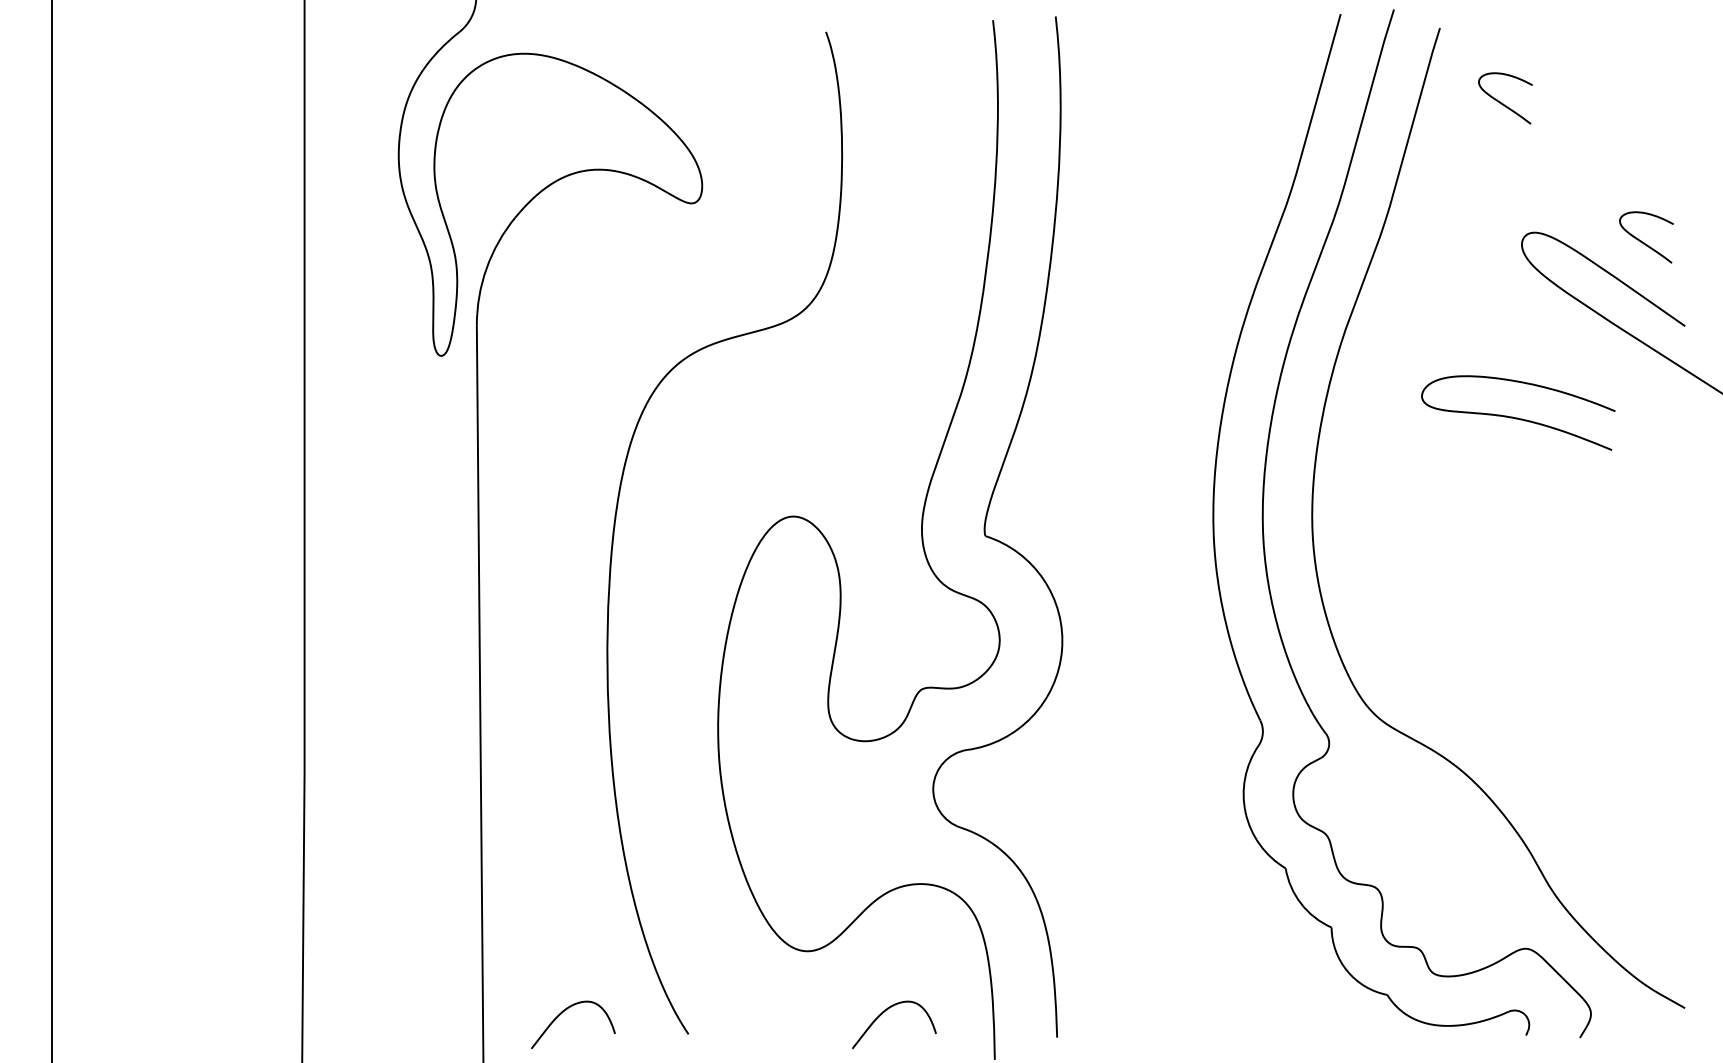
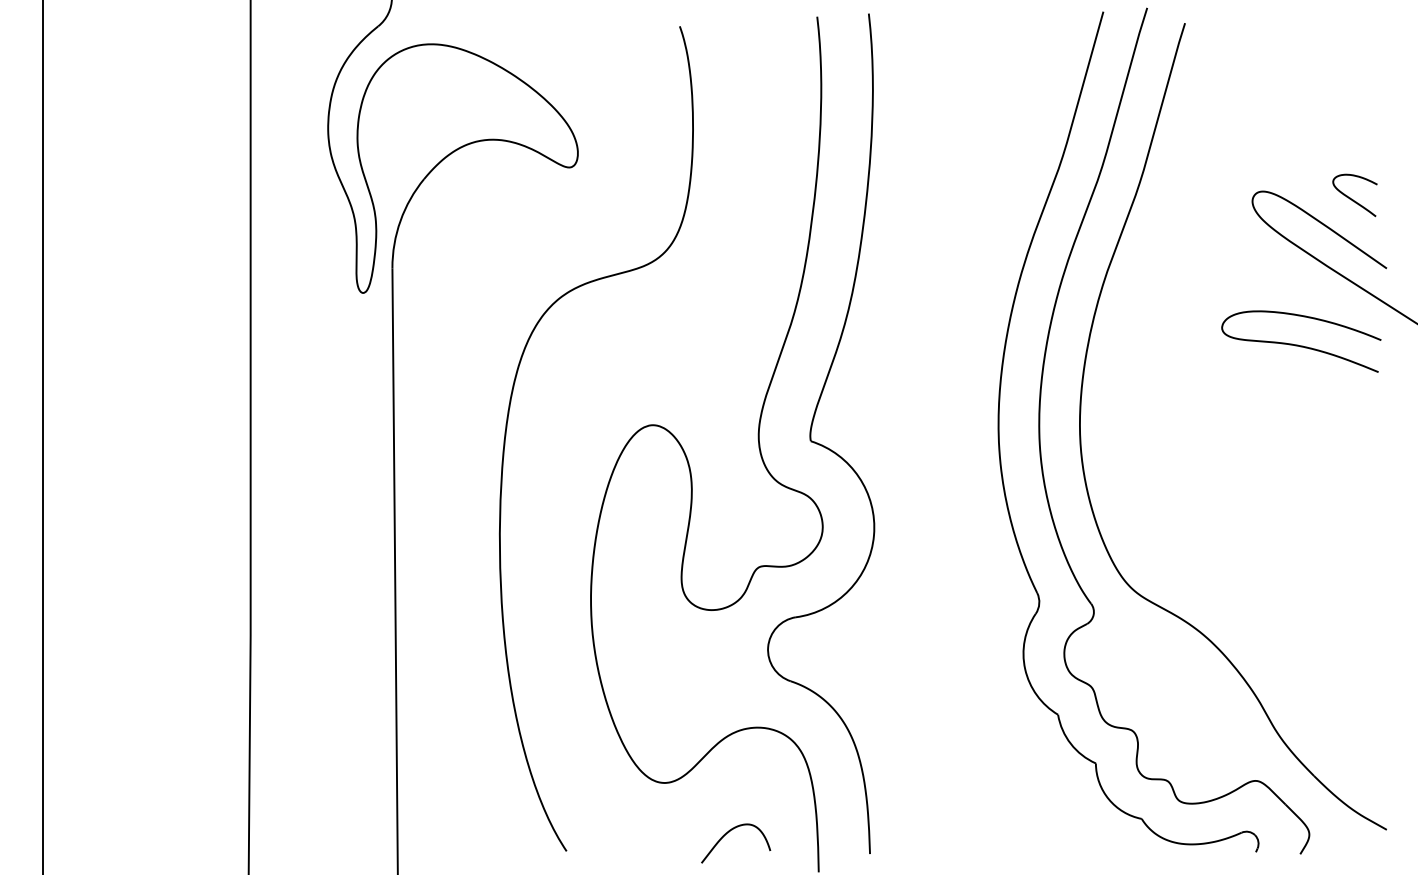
curve: (1503, 103) -> (1237, 85), removed
curve: (1517, 417) -> (1300, 345), moved
curve: (562, 1013) -> (462, 834), removed

